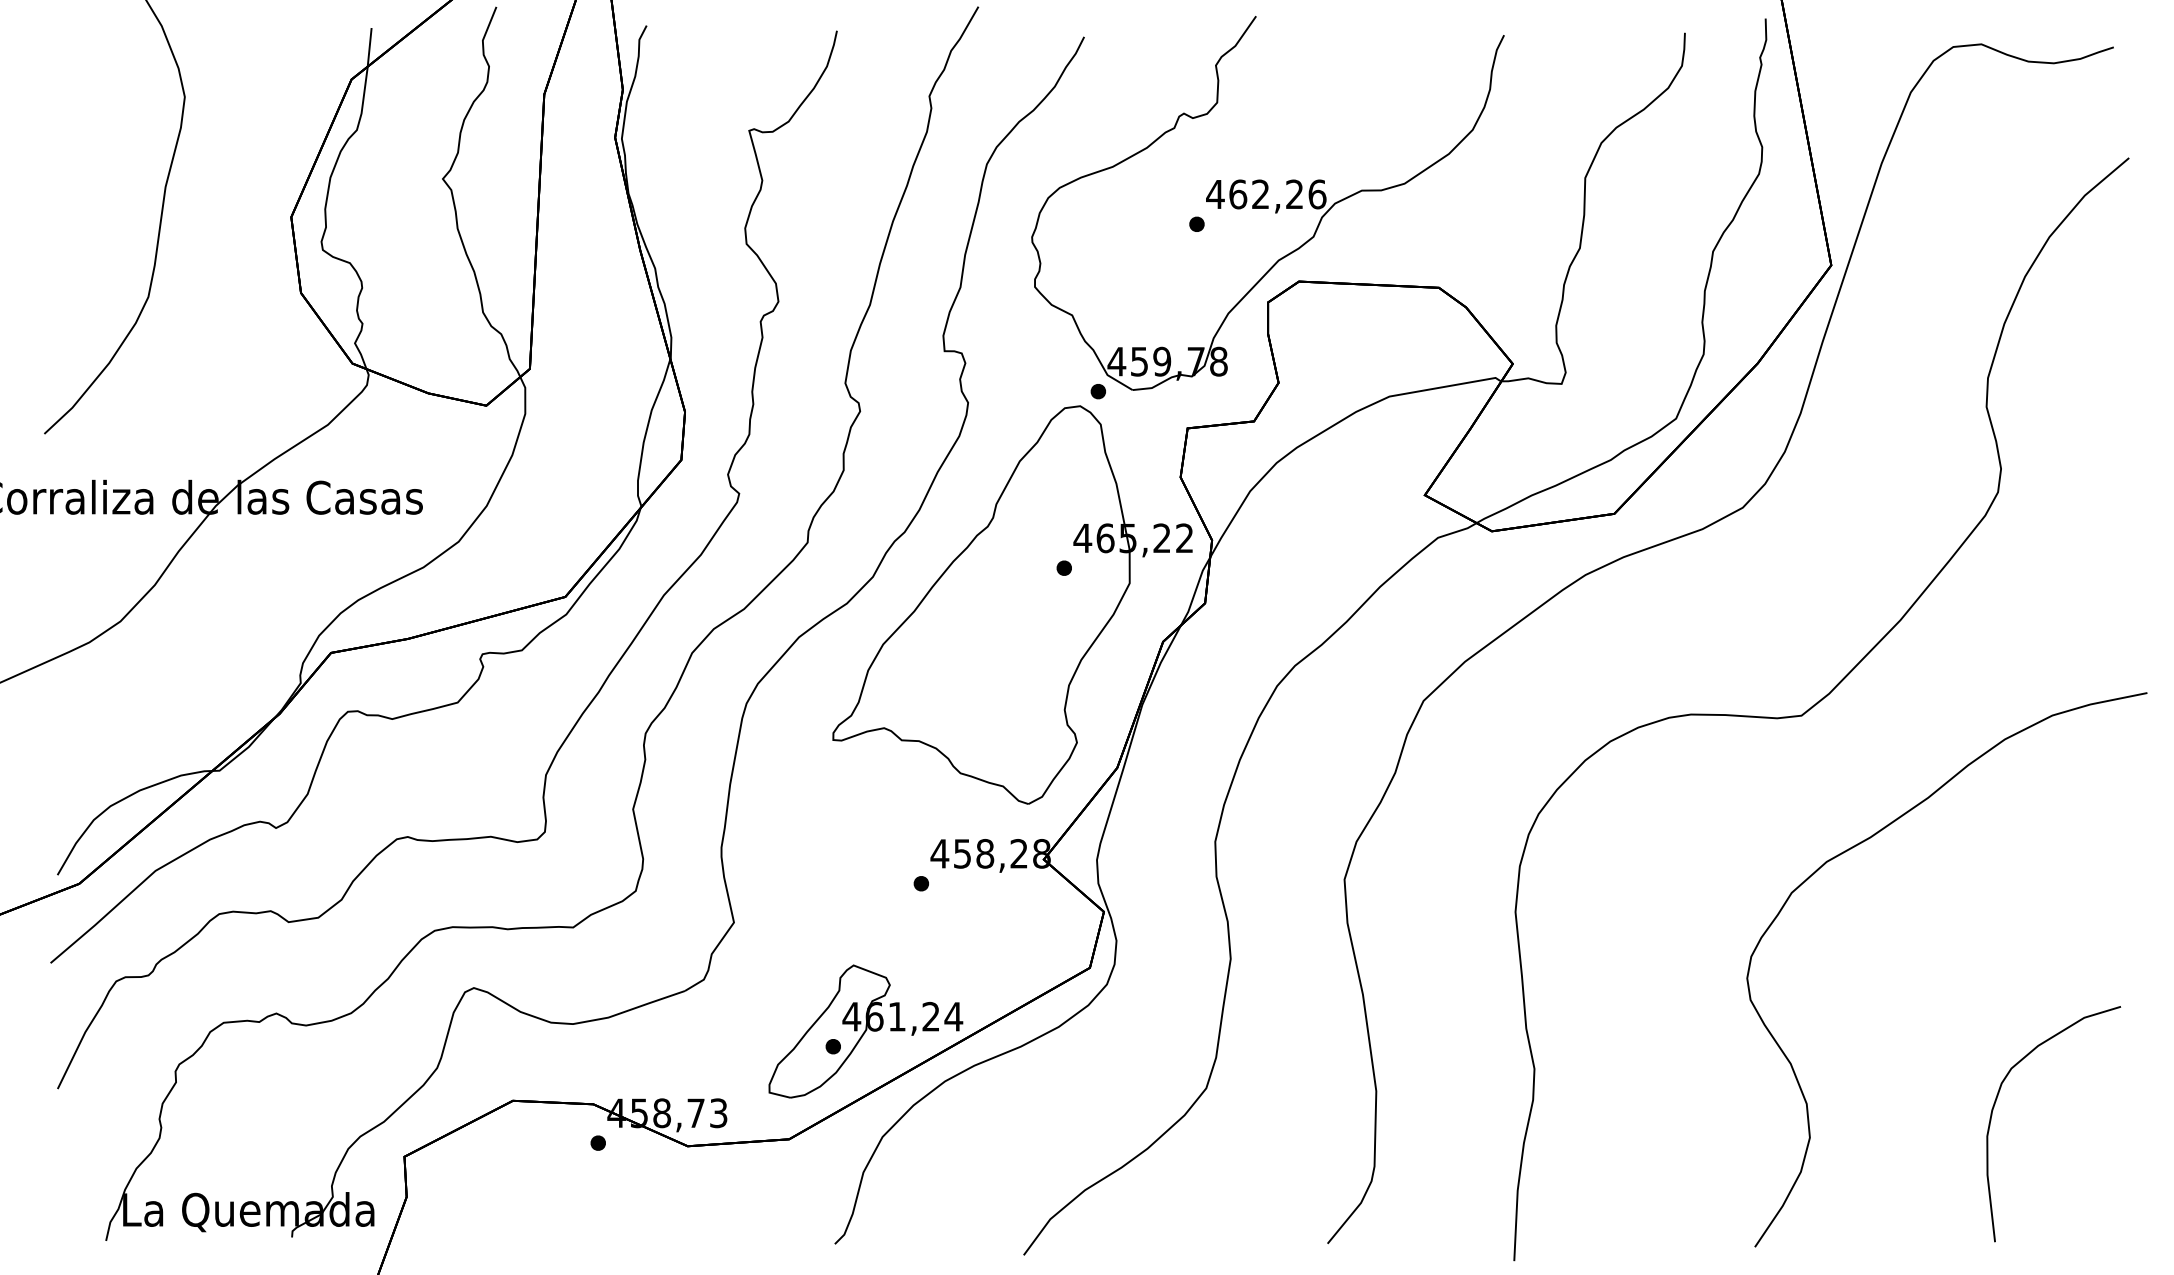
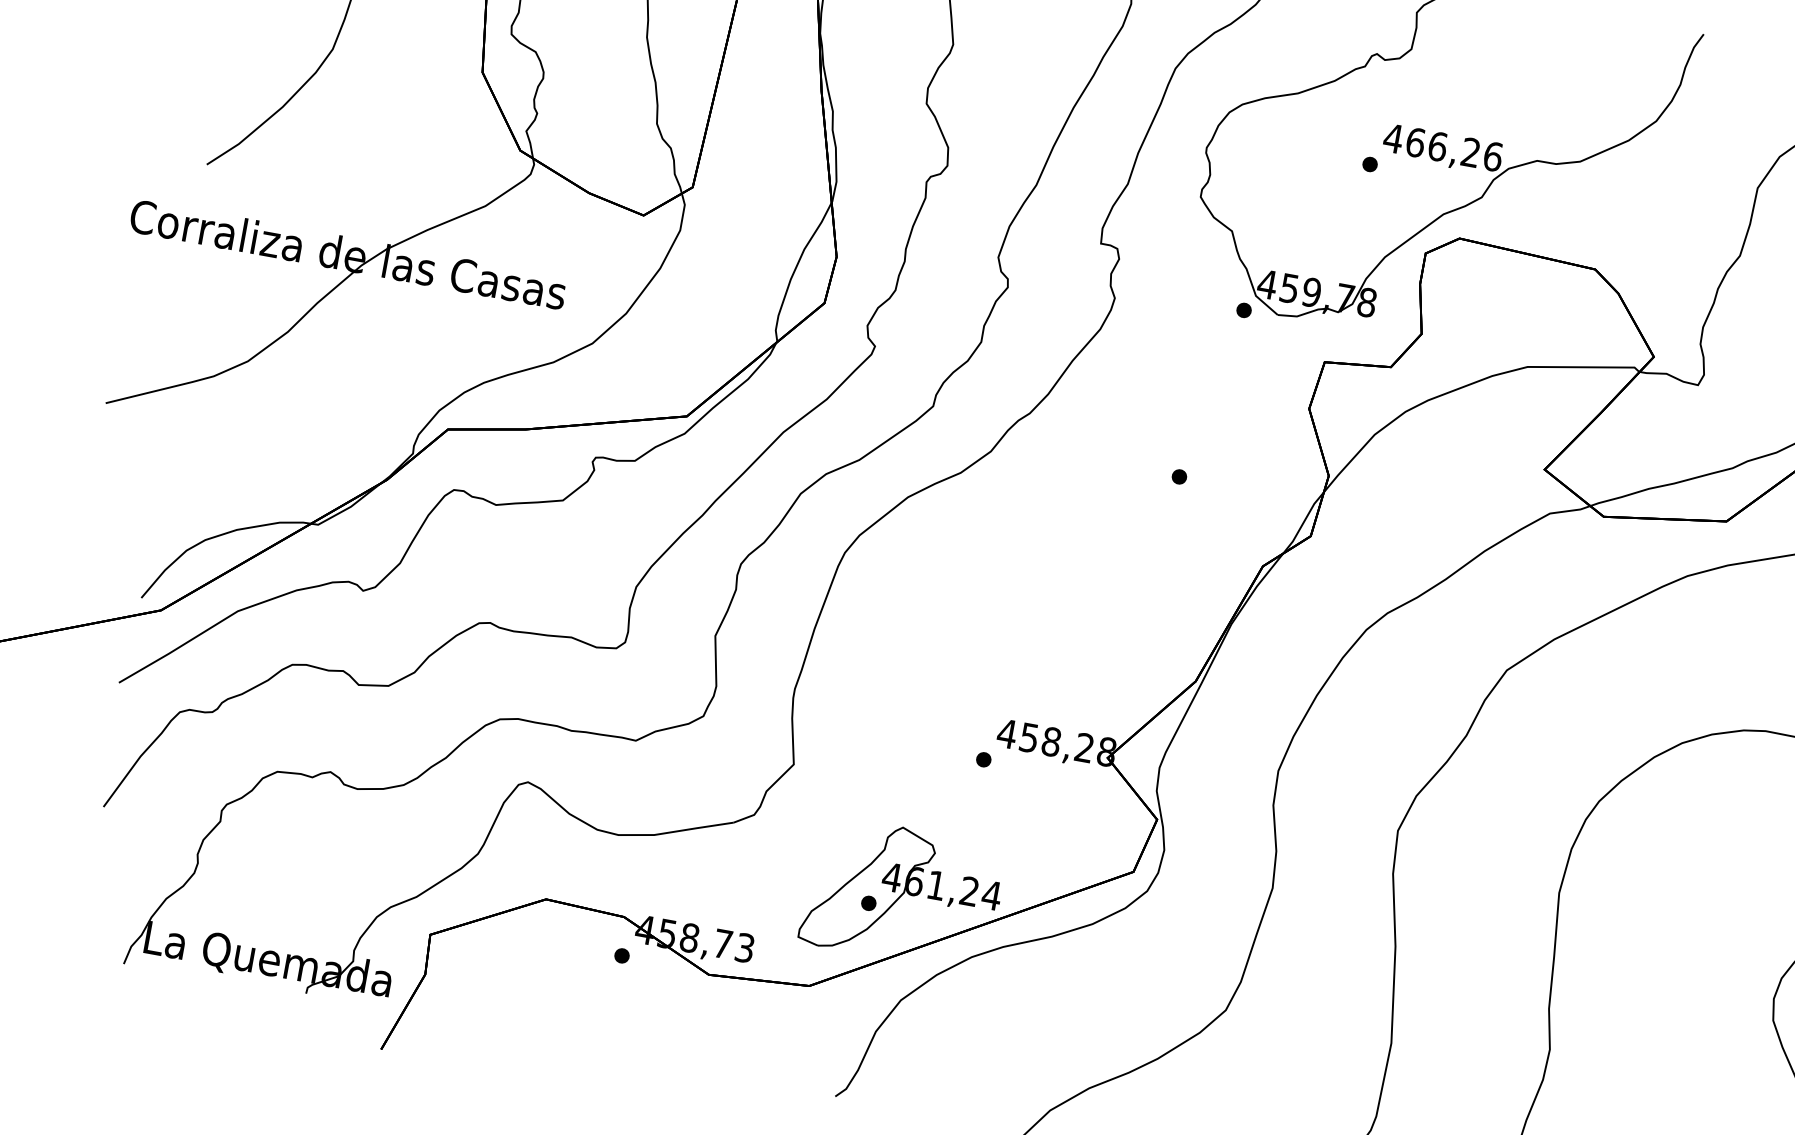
text: (1260, 194) -> (1437, 146), 462,26 -> 466,26
part: (1012, 604) -> (1122, 503), removed

